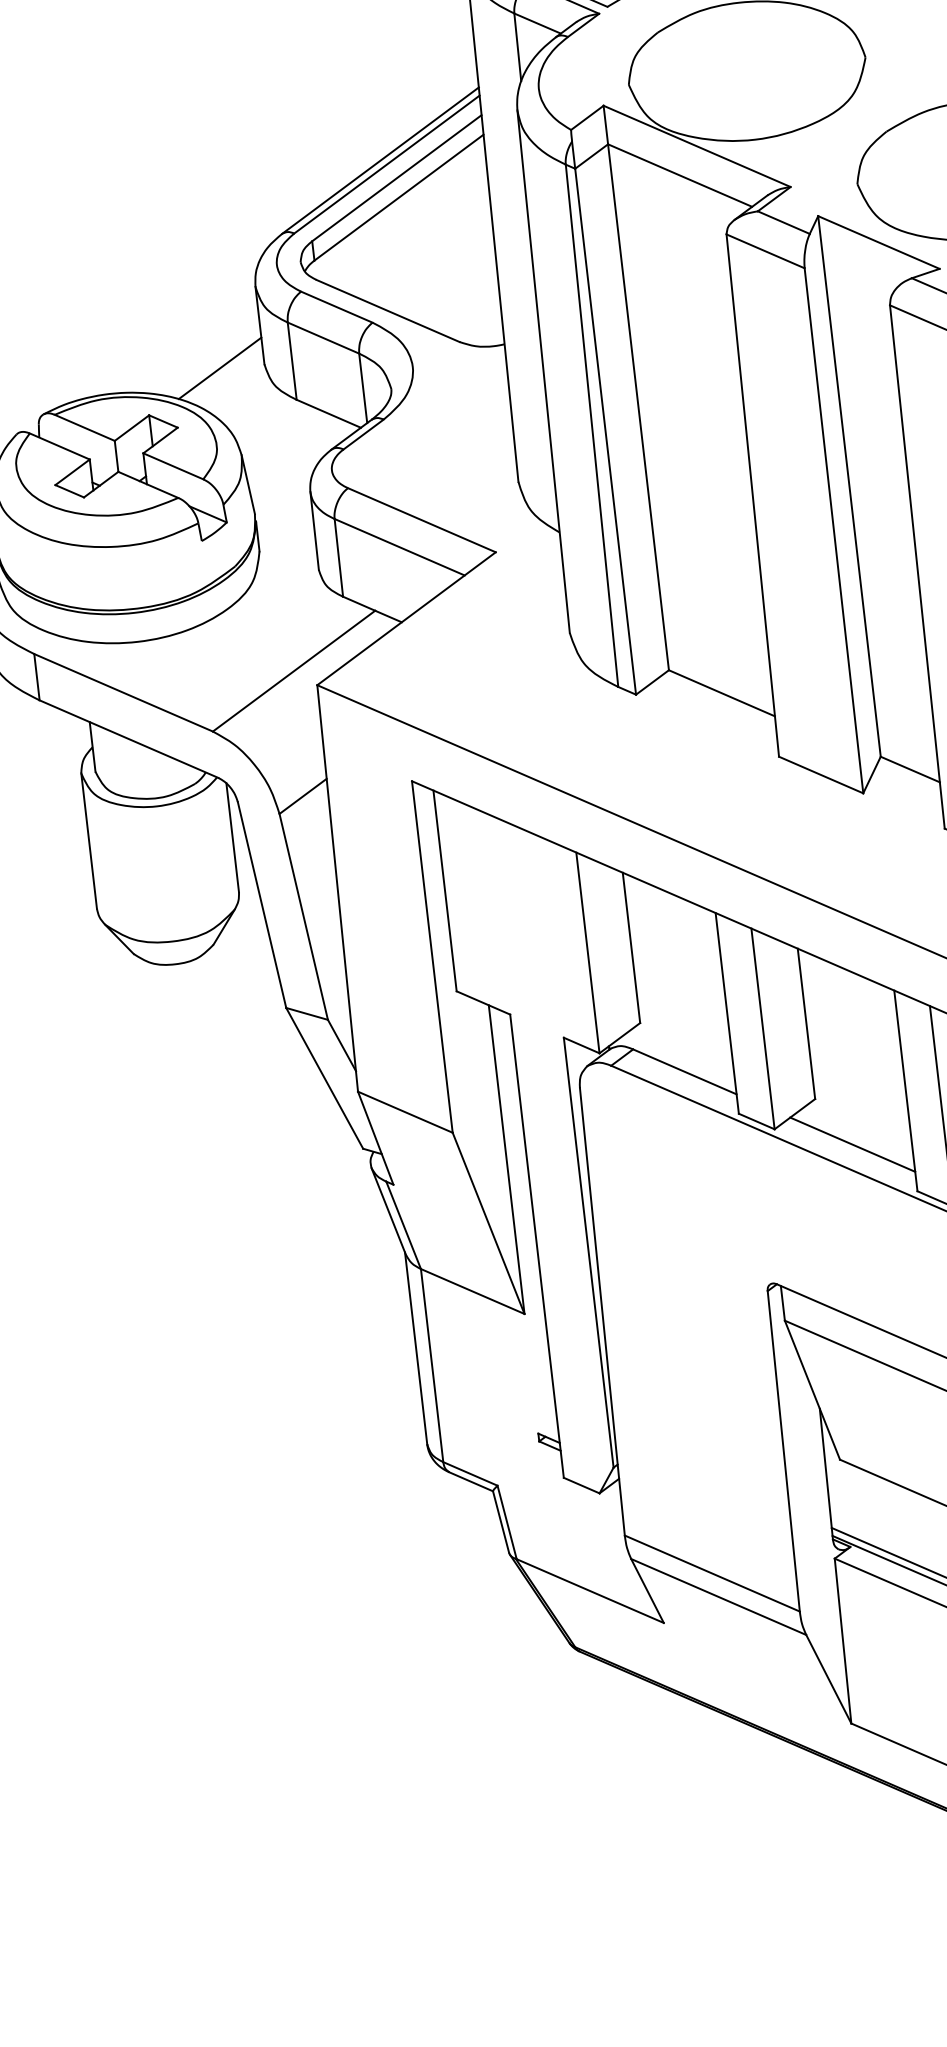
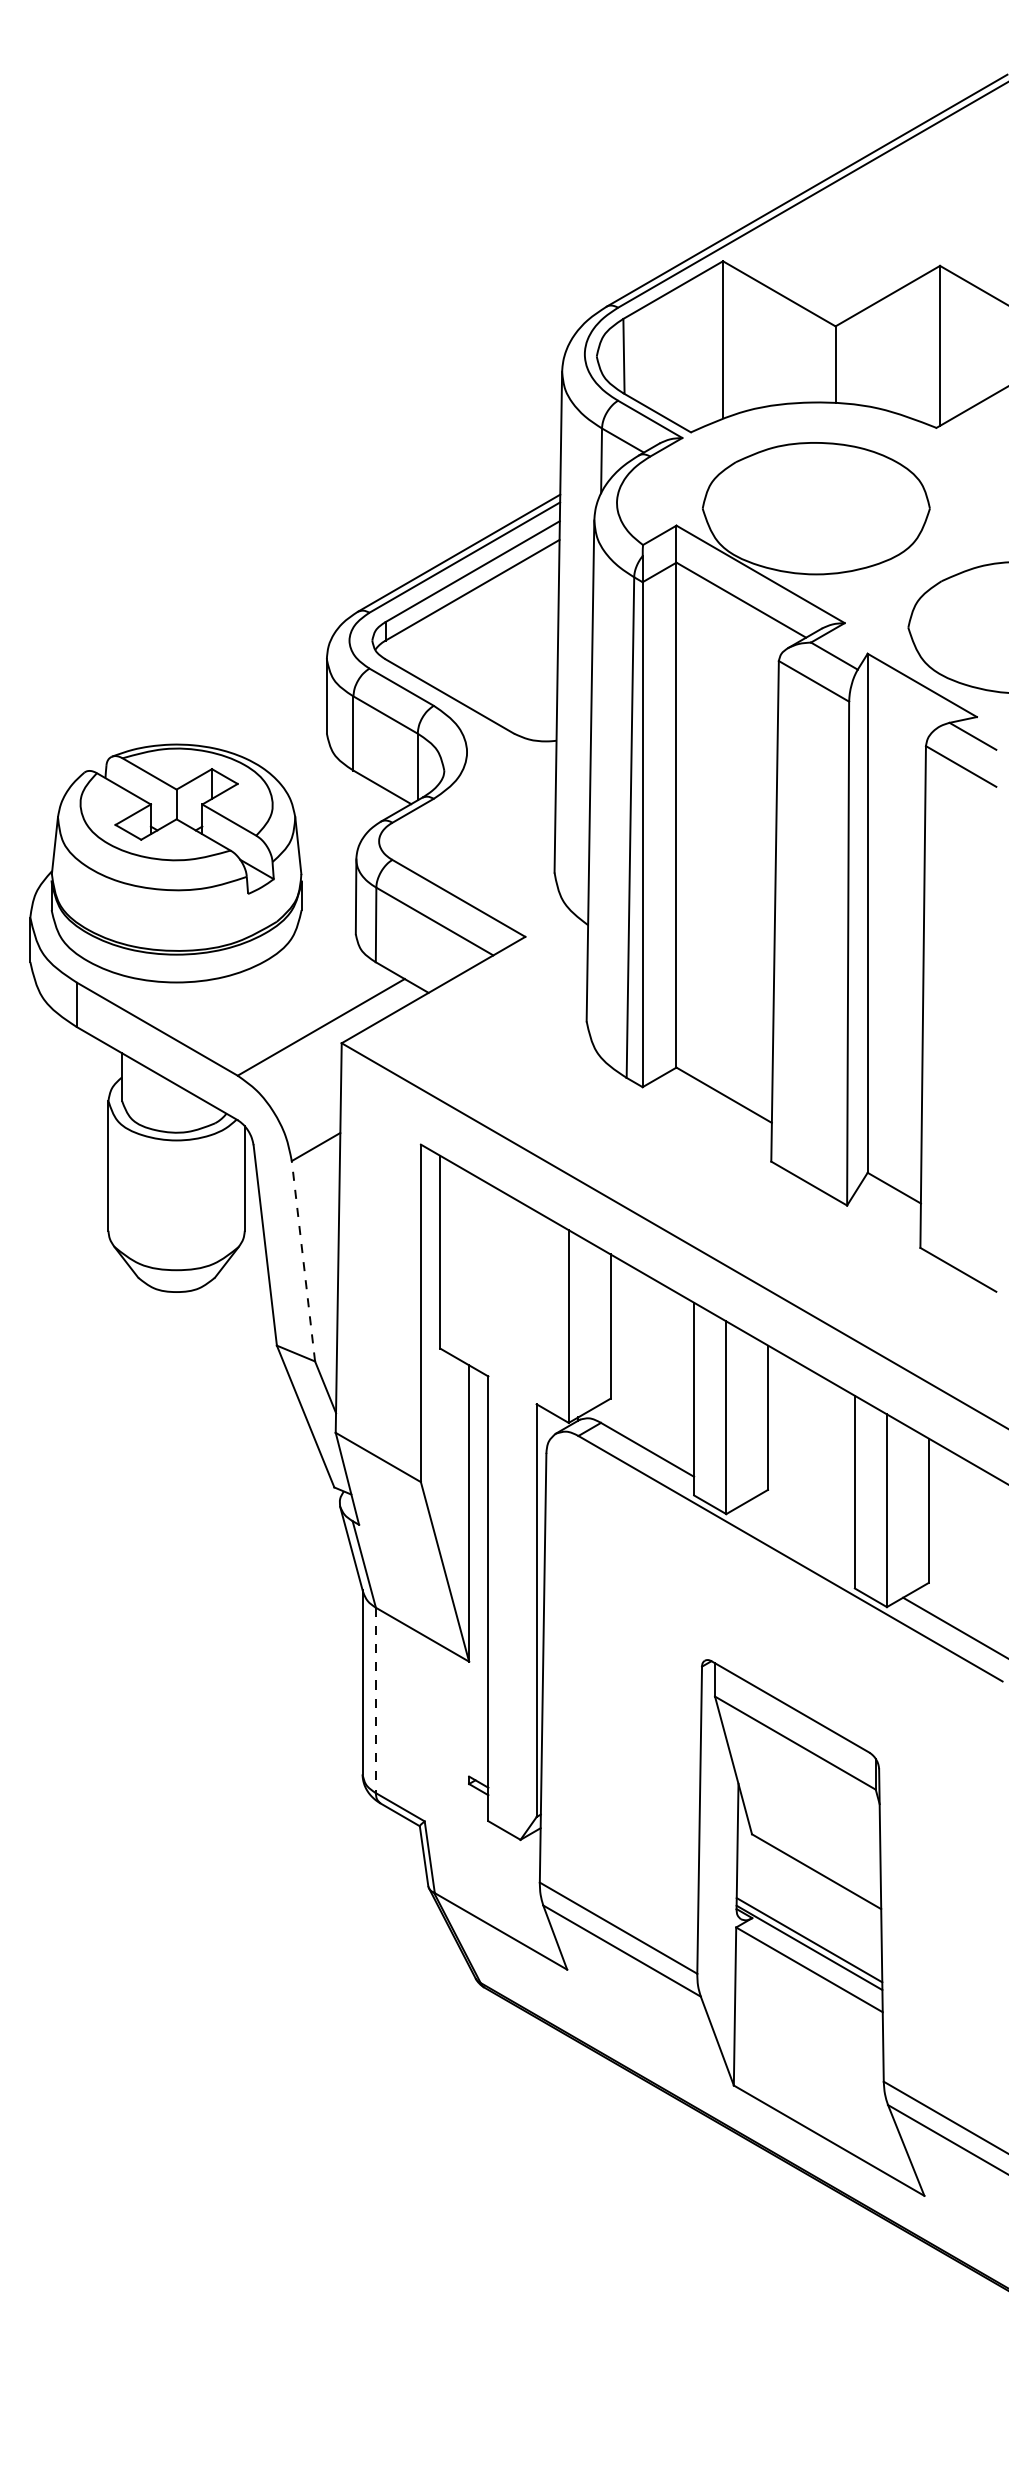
line: (219, 367) -> (283, 731), removed
line: (303, 917) -> (303, 1261), solid -> dashed
line: (852, 1143) -> (798, 1536), removed
line: (431, 1365) -> (375, 1700), solid -> dashed

